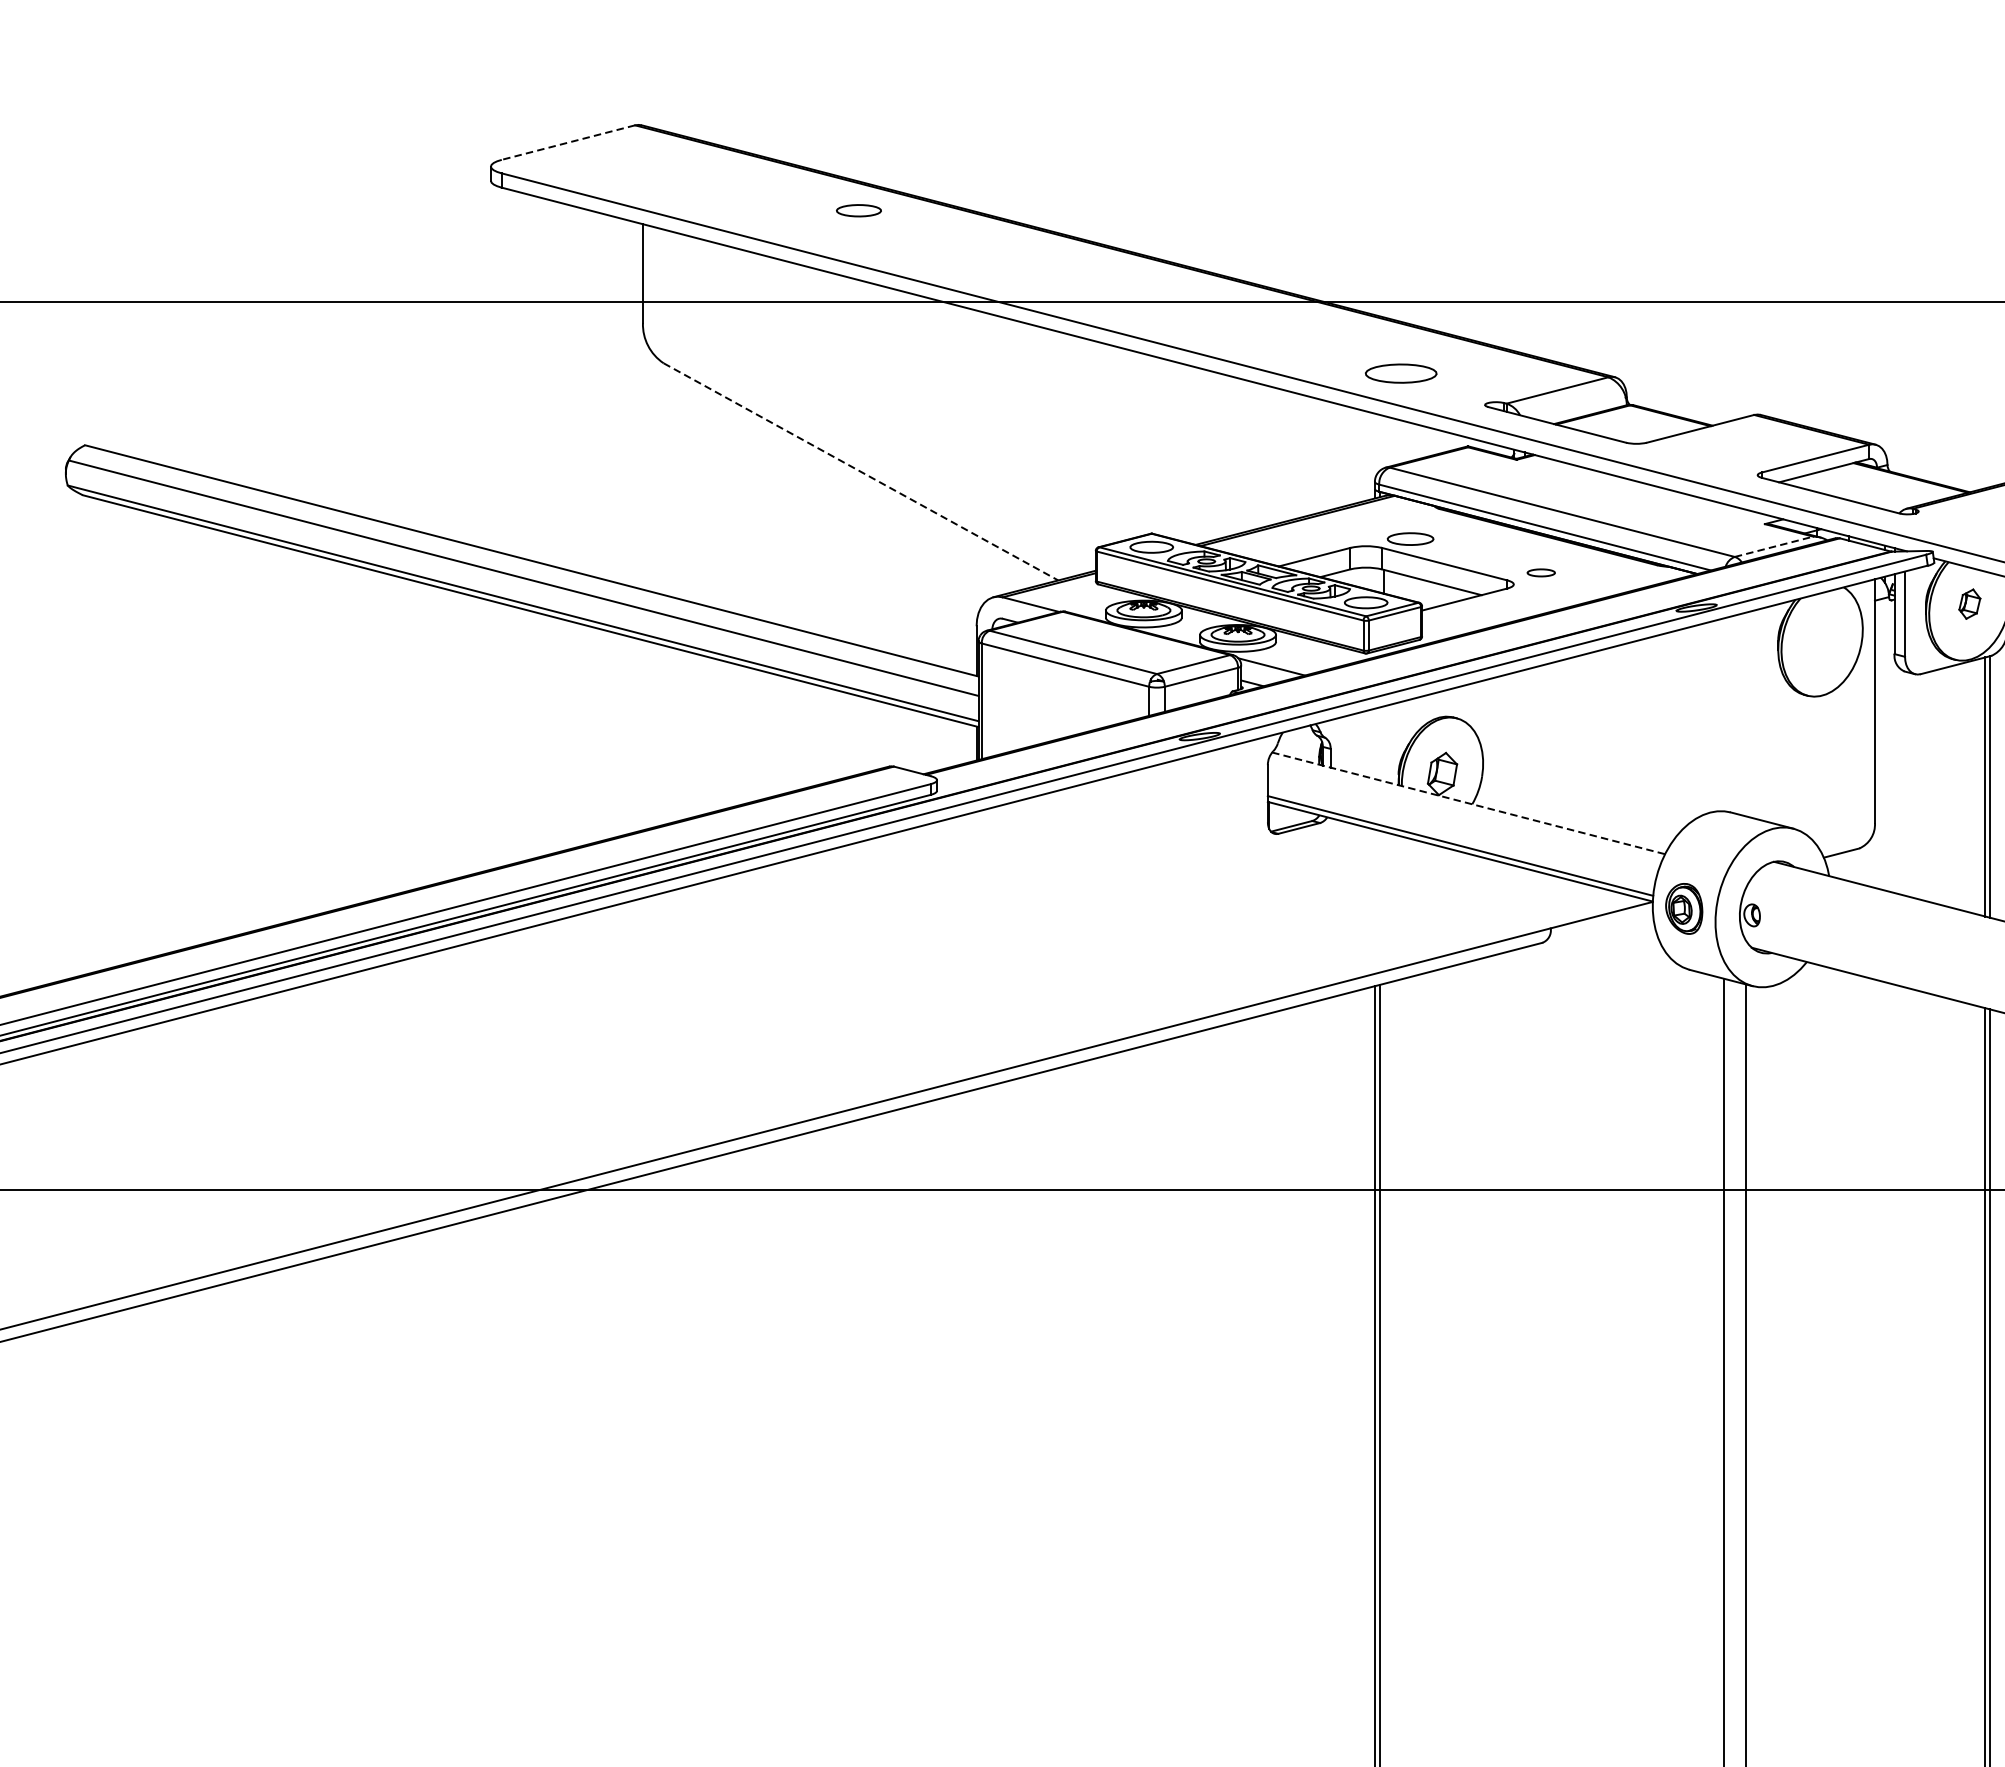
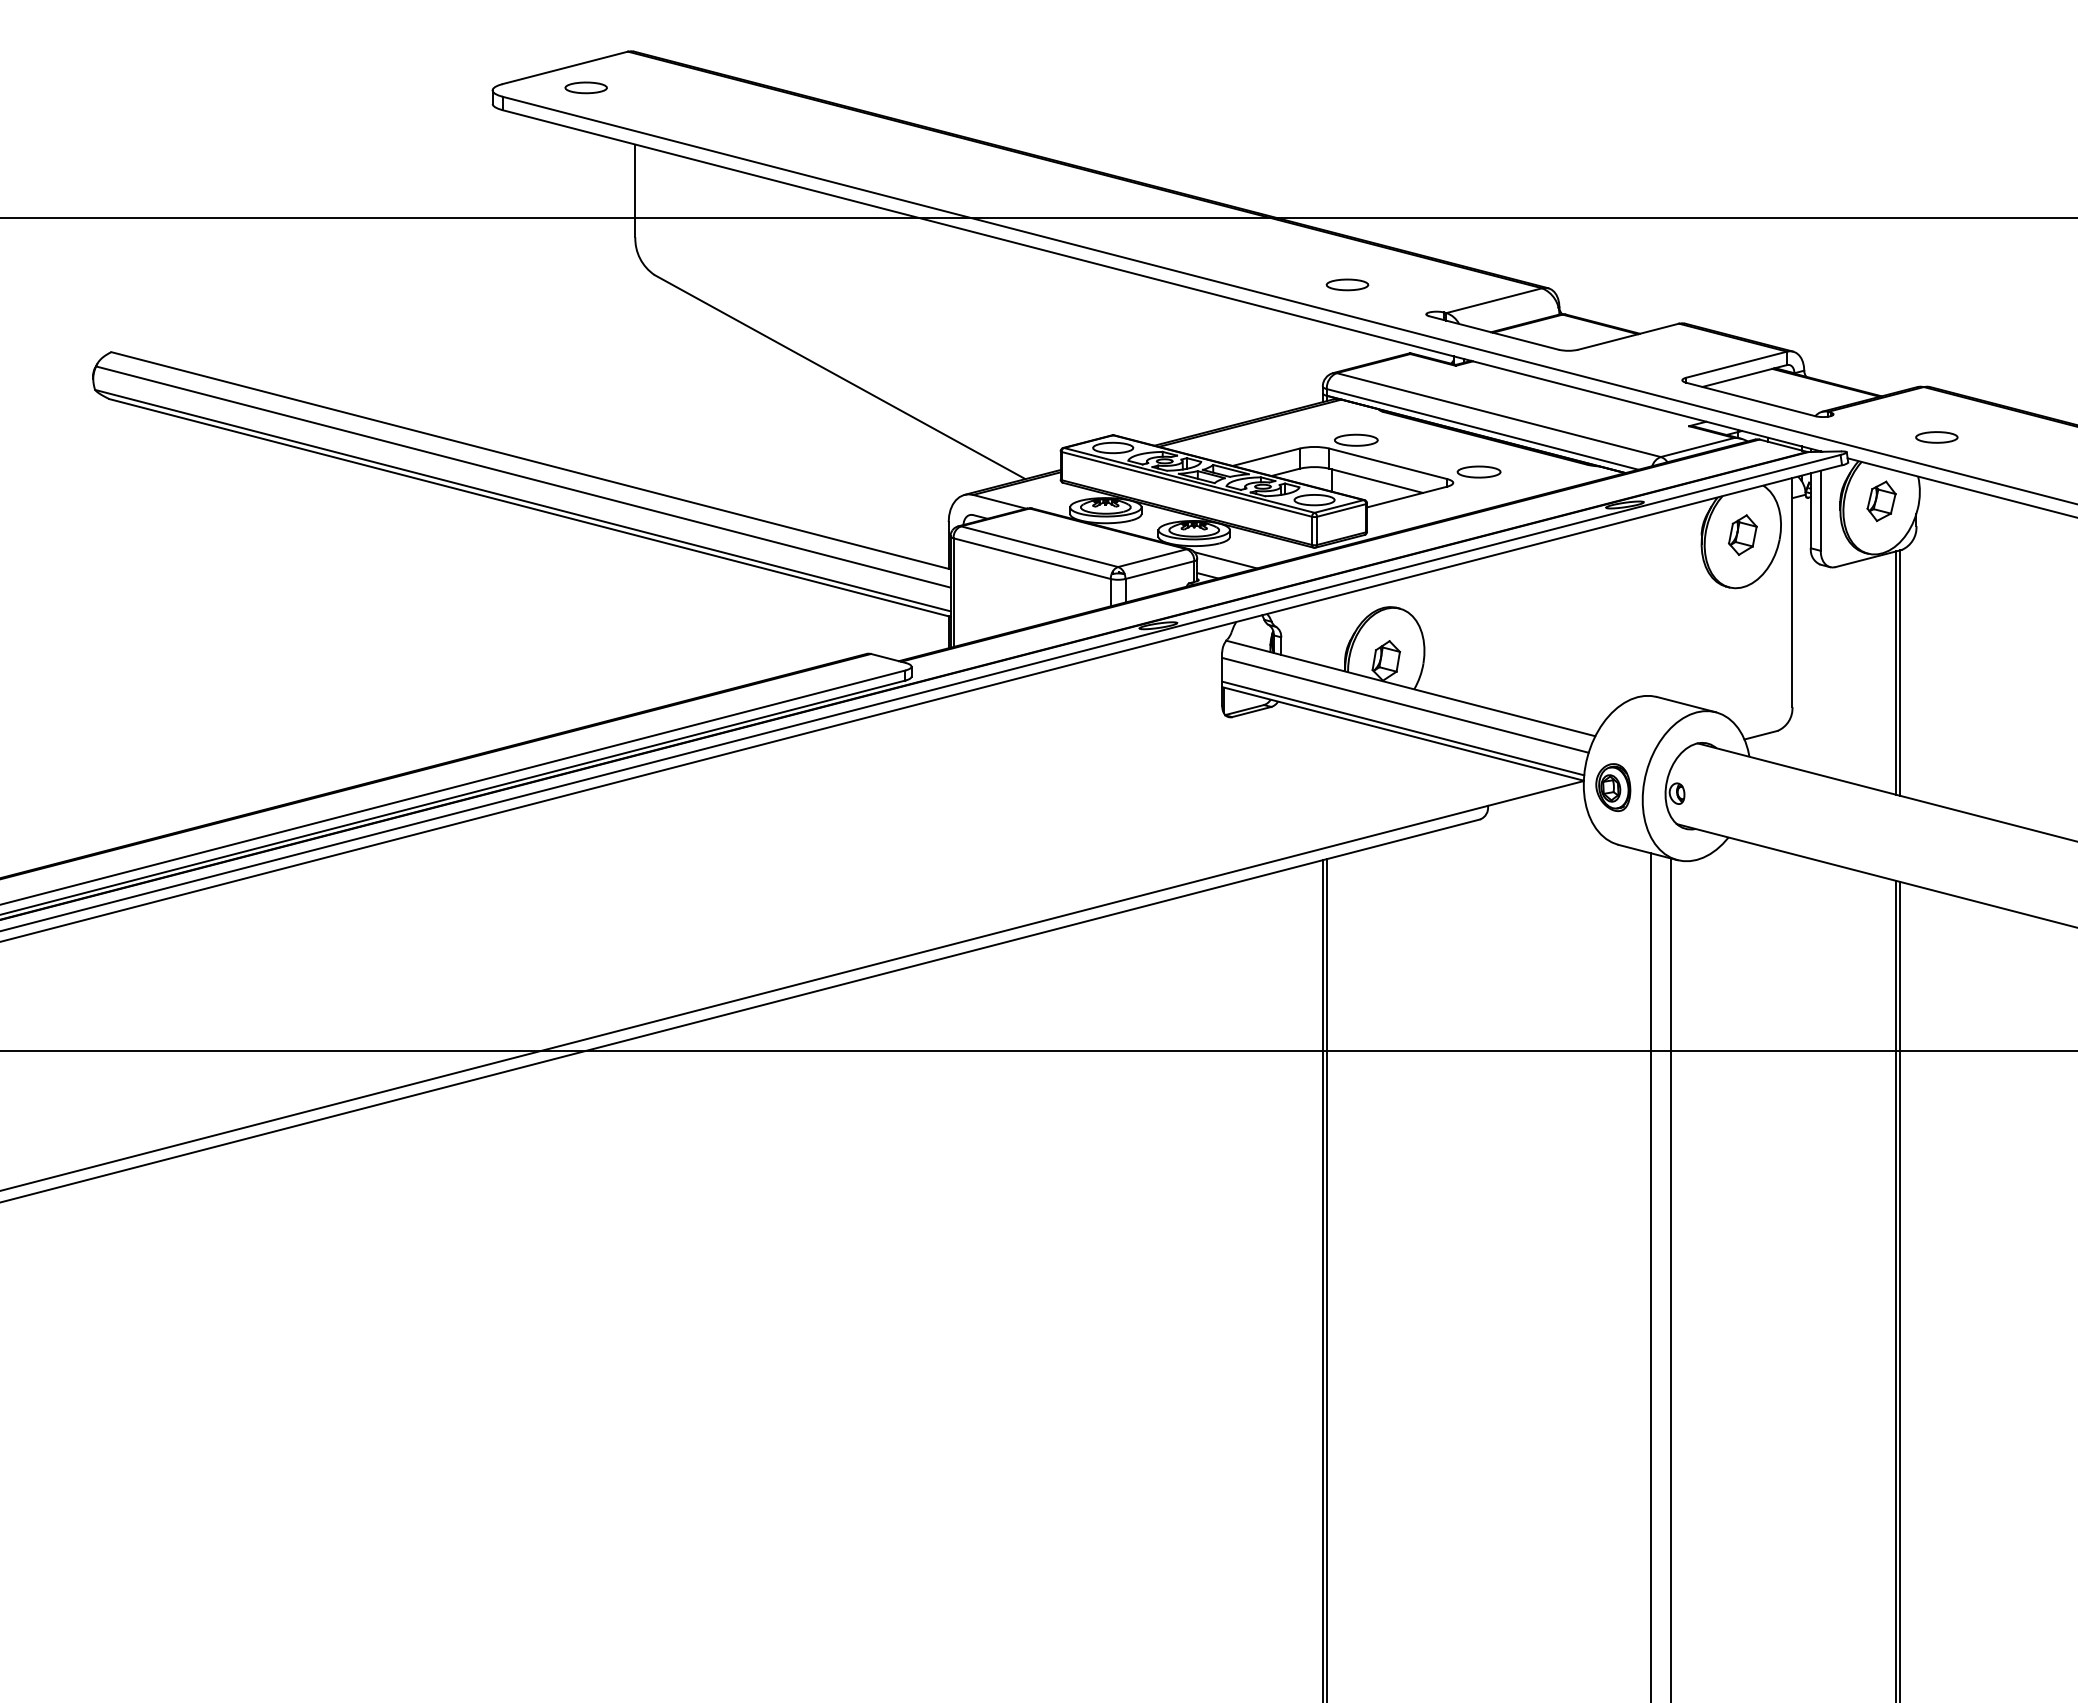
line: (568, 142) -> (565, 67), dashed -> solid
part: (858, 210) -> (585, 87), moved
part: (1401, 373) -> (1347, 284), size x0.62
line: (861, 472) -> (840, 377), dashed -> solid
line: (1774, 546) -> (1698, 447), dashed -> solid
part: (1540, 572) -> (1478, 471), size x1.67
part: (1969, 604) -> (1881, 501), size x1.43
part: (1821, 639) -> (1742, 534), added
line: (1468, 803) -> (1410, 688), dashed -> solid
line: (1462, 820) -> (1405, 704), added

